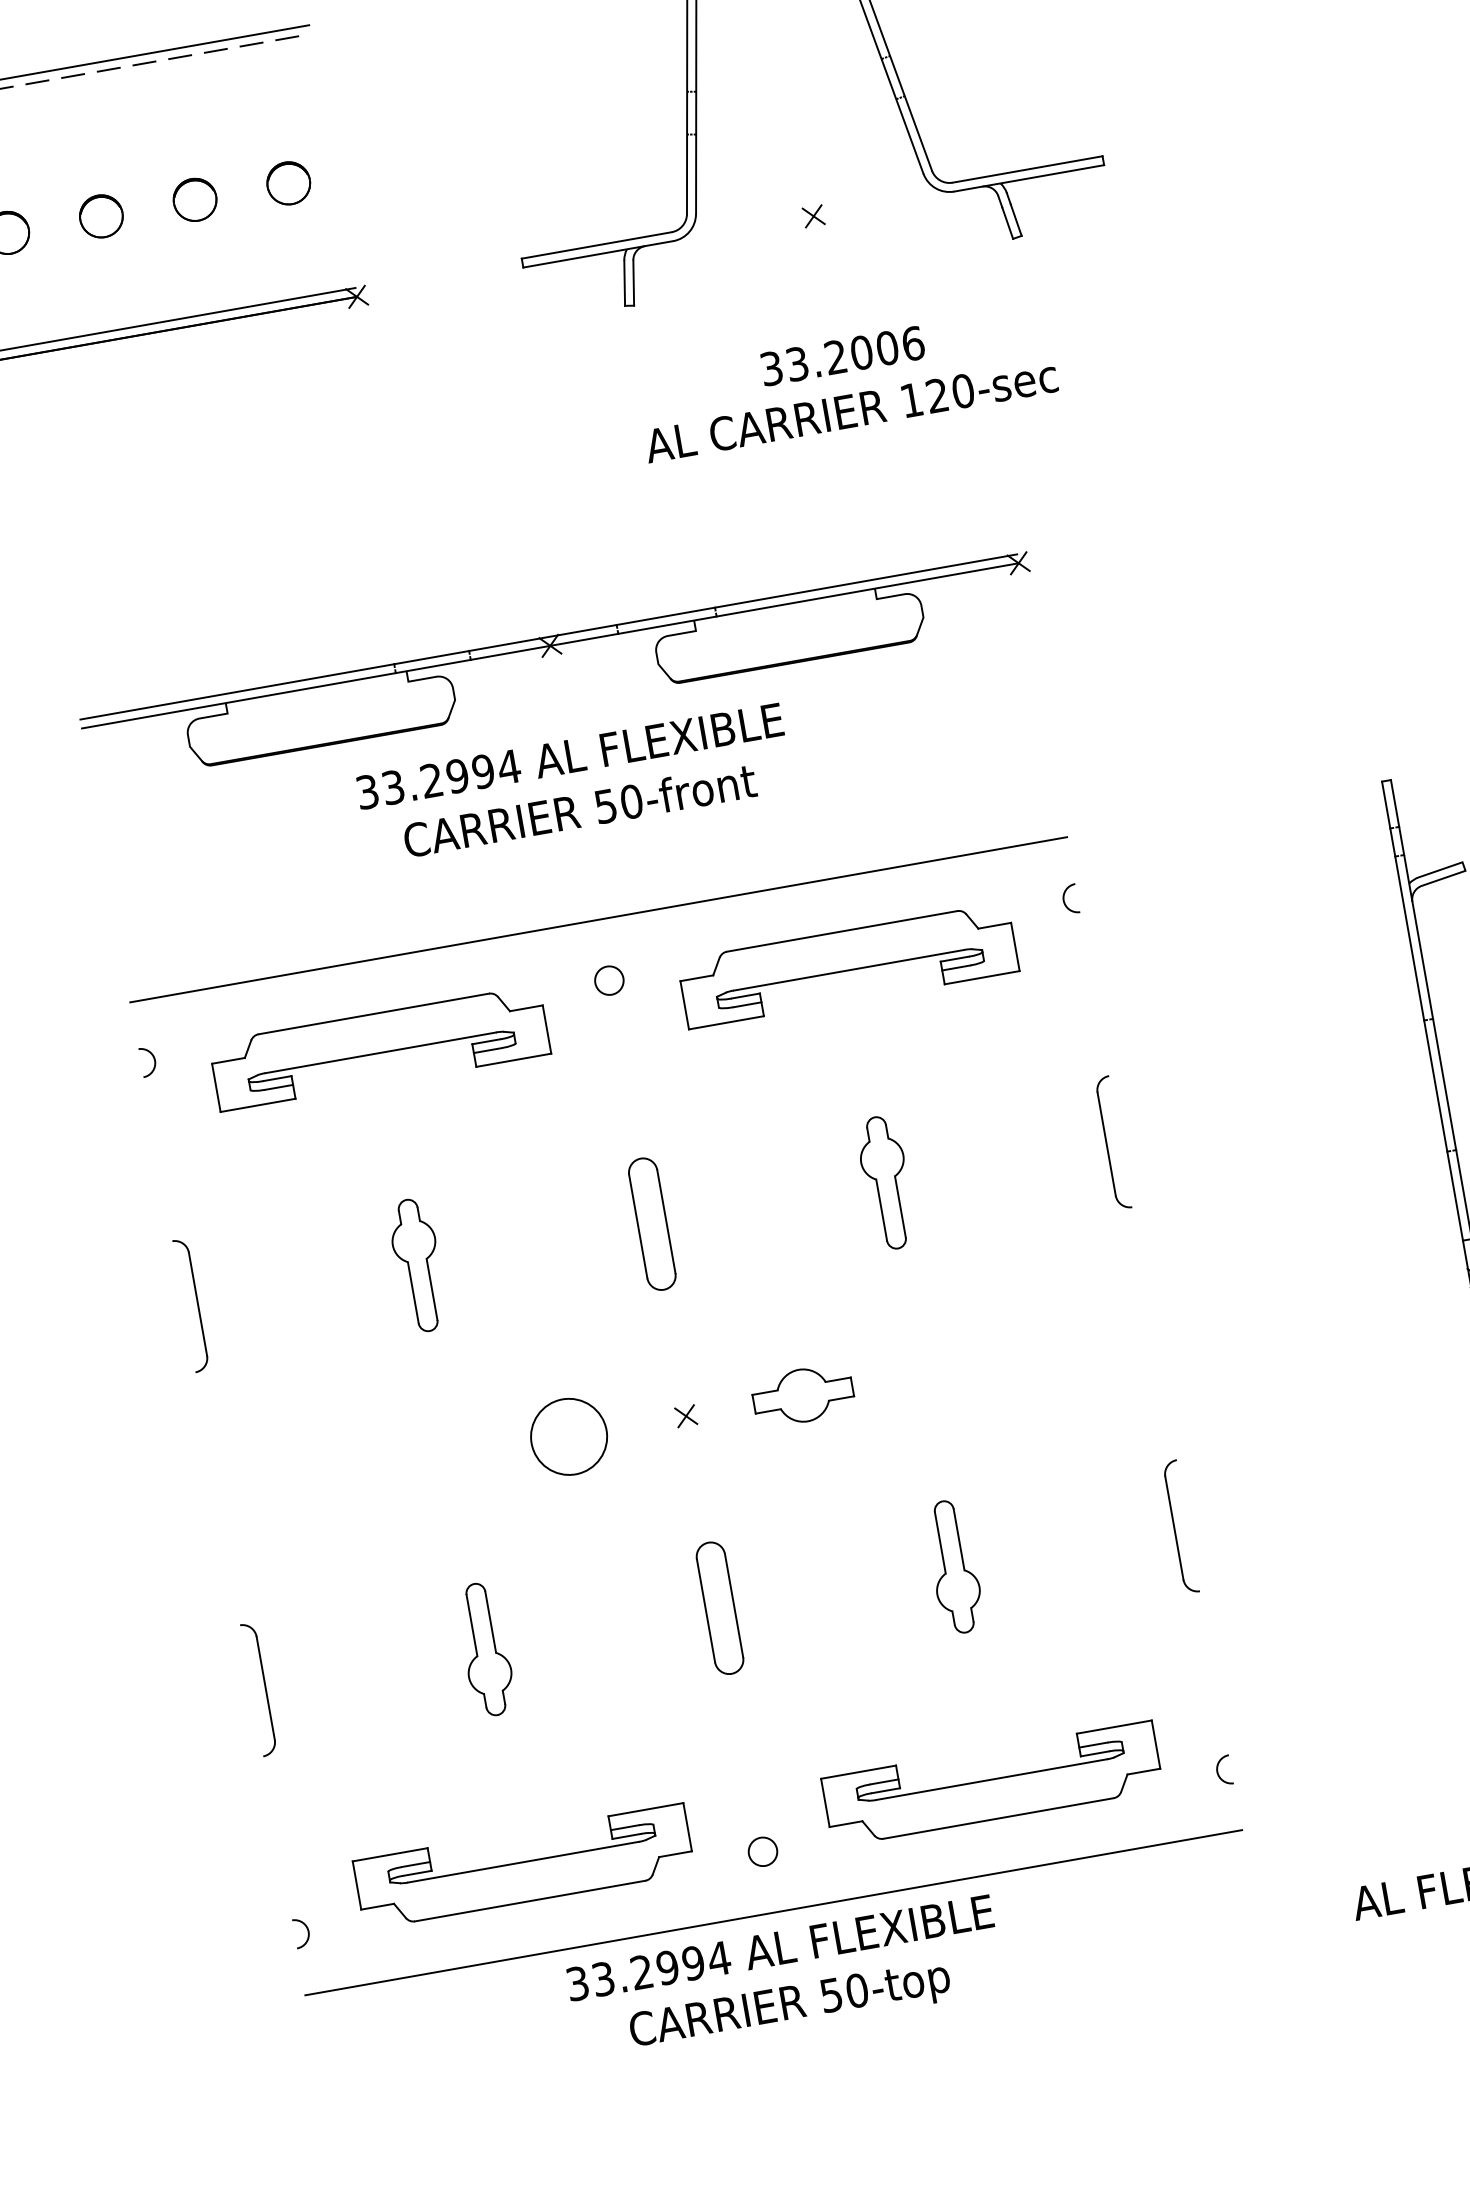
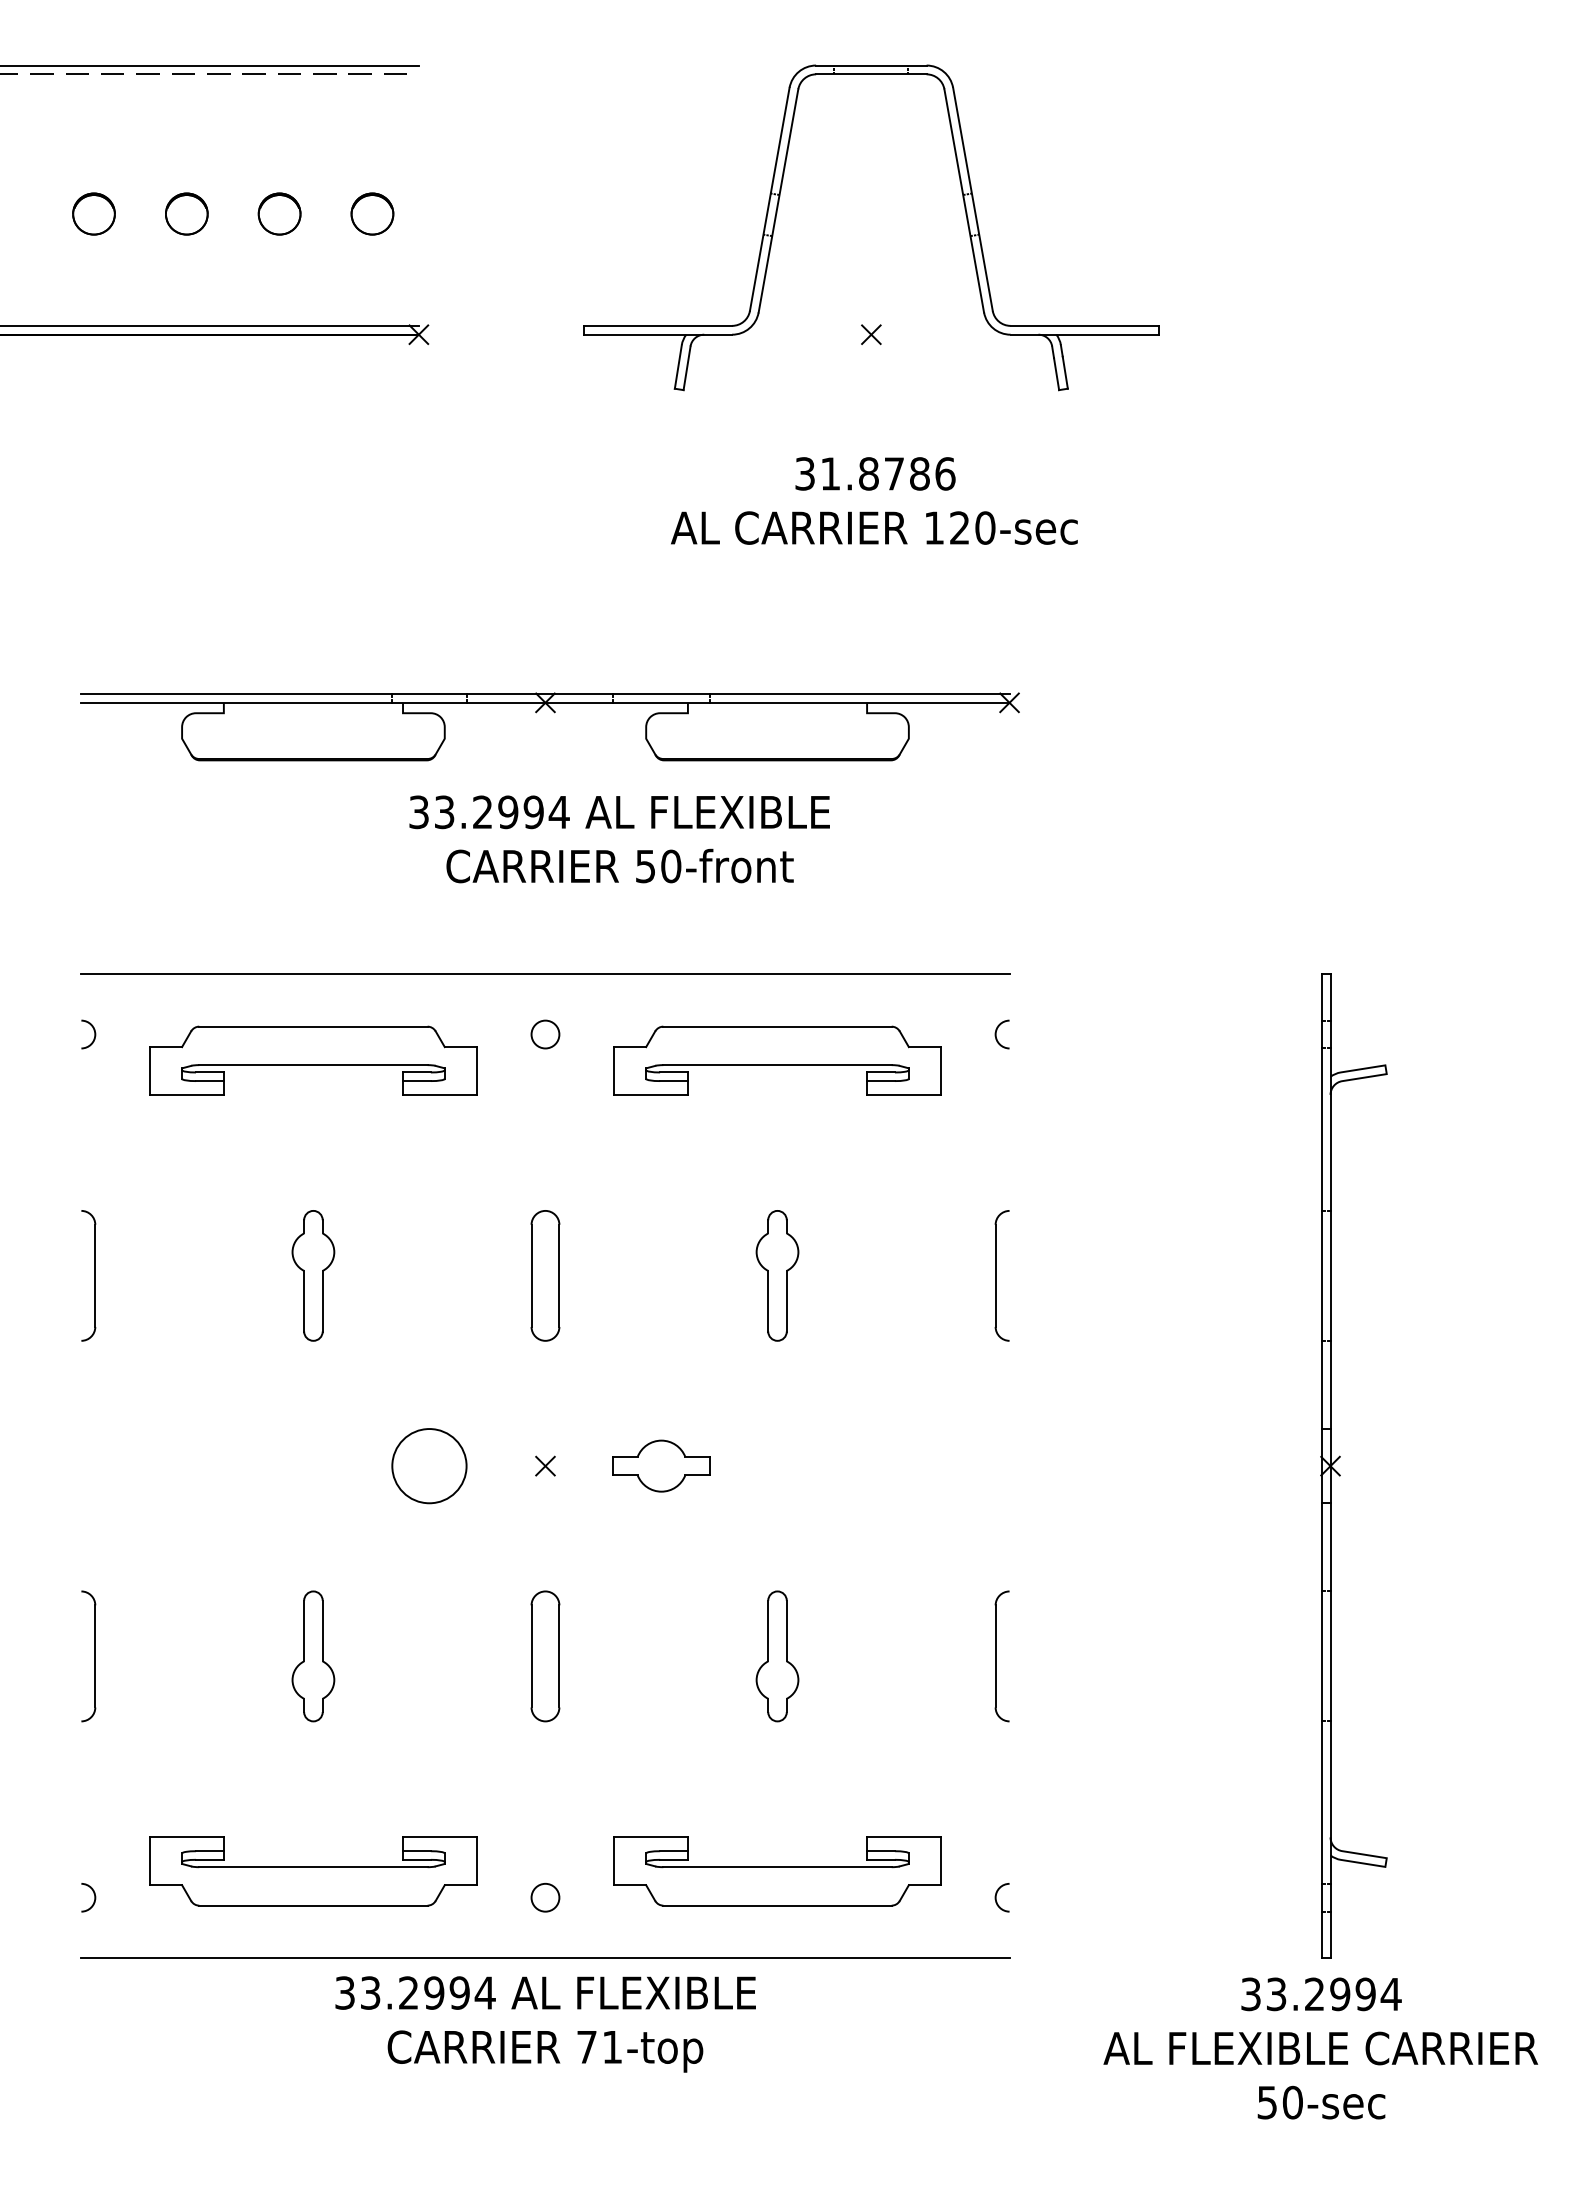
text: (842, 355) -> (875, 473), 33.2006 -> 31.8786
text: (574, 783) -> (619, 839), moved
text: (843, 1992) -> (599, 2046), 50-top -> 71-top

